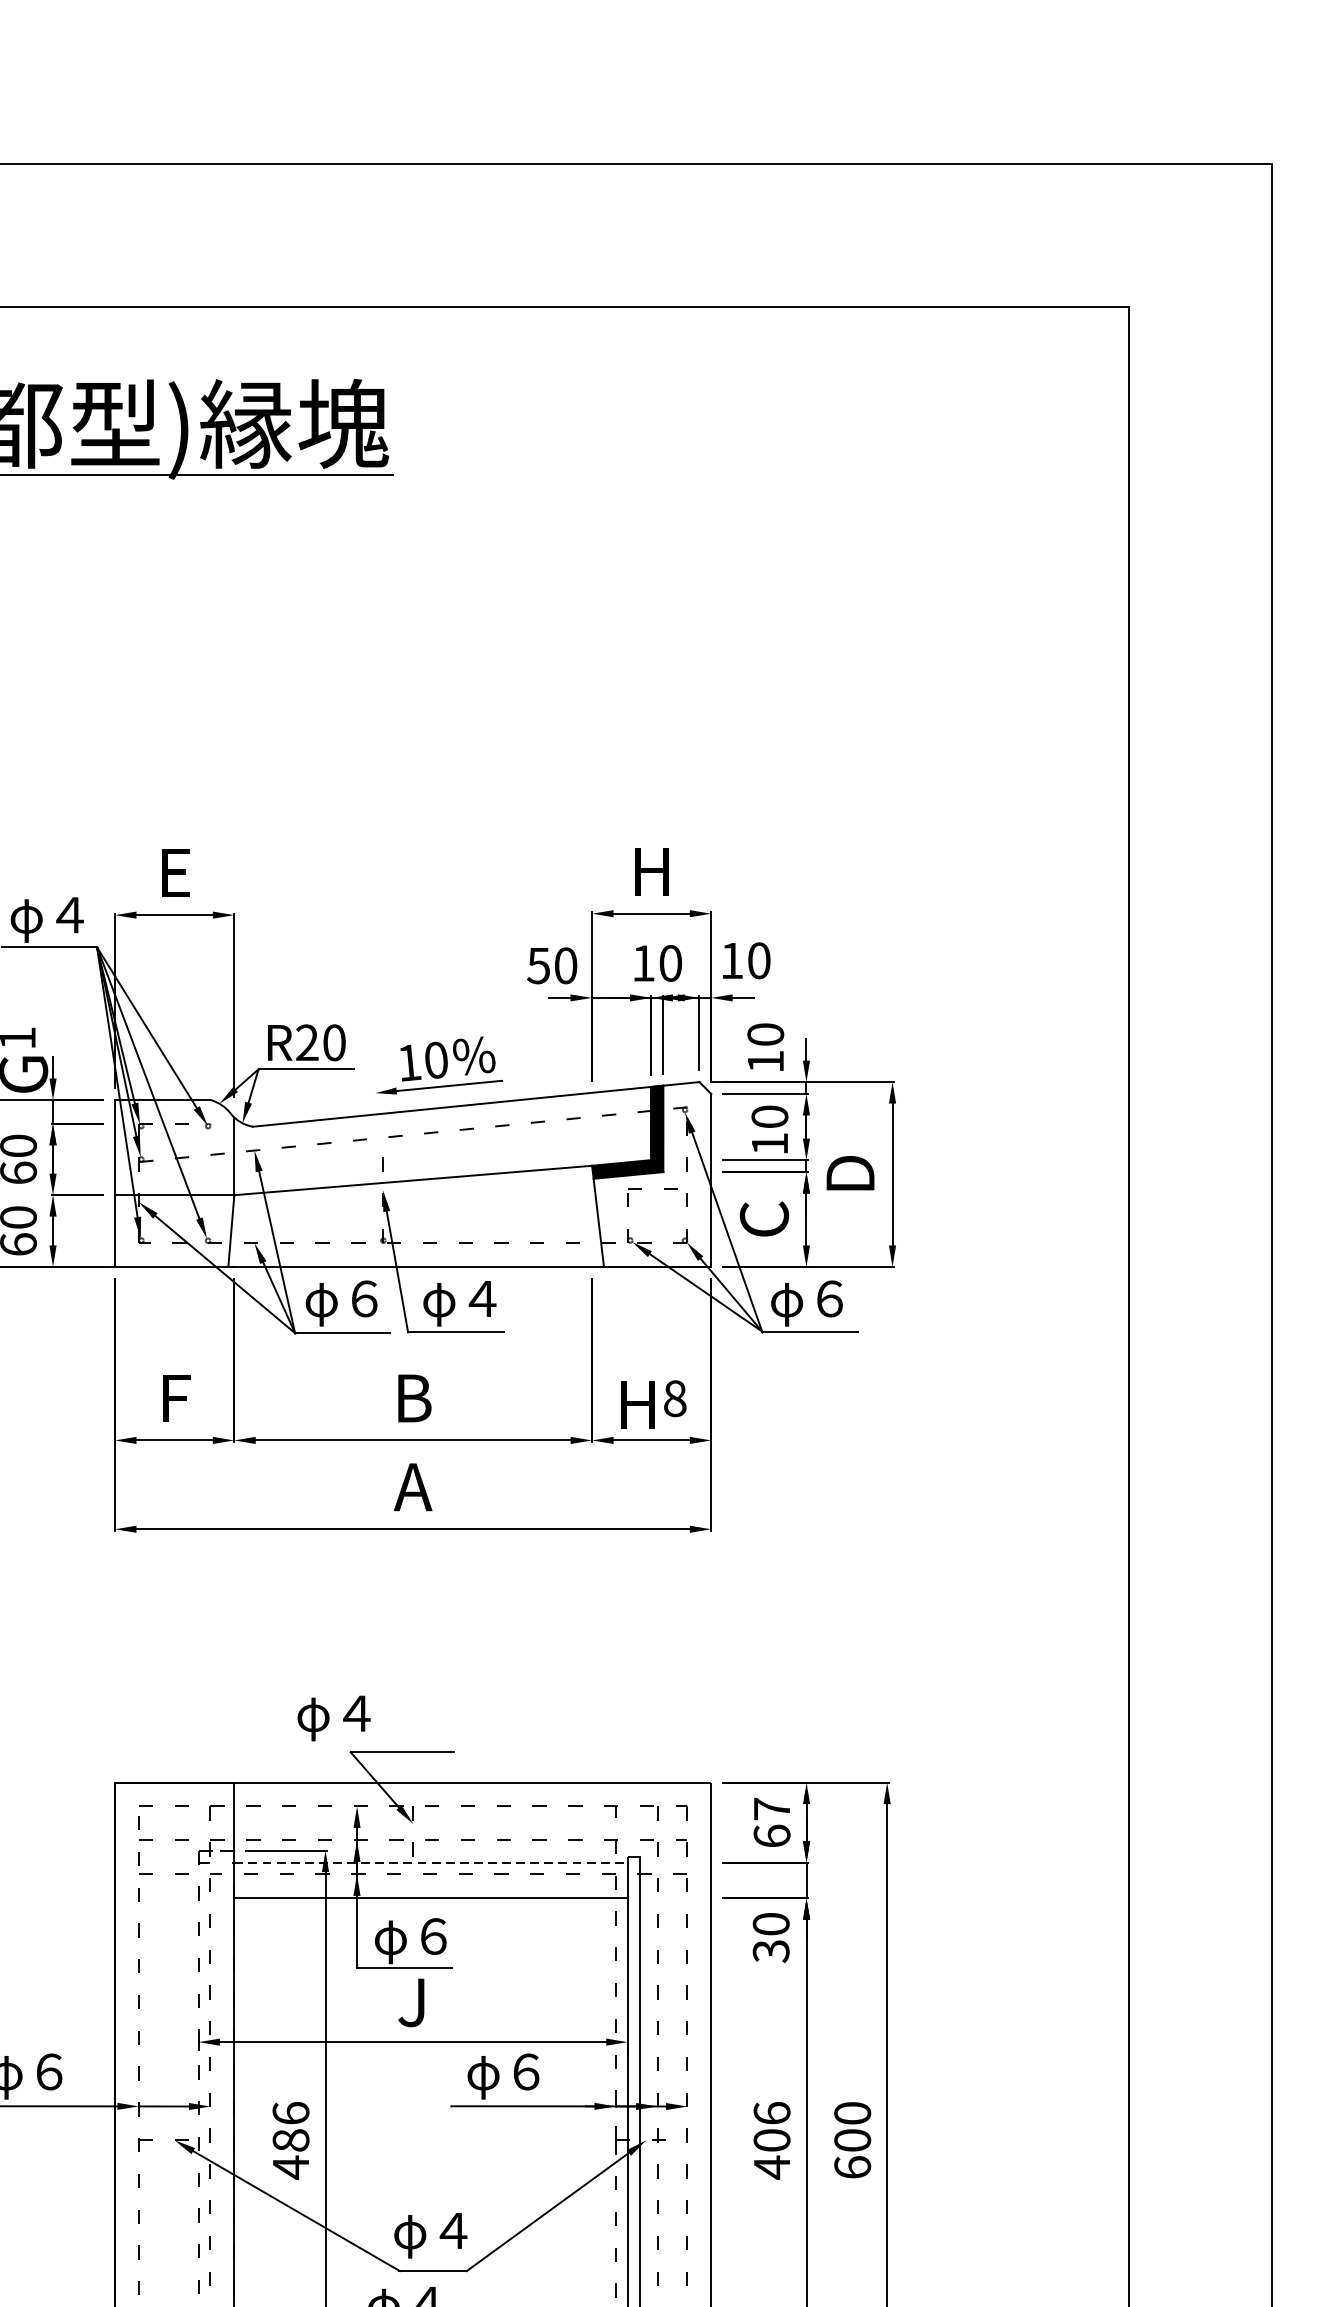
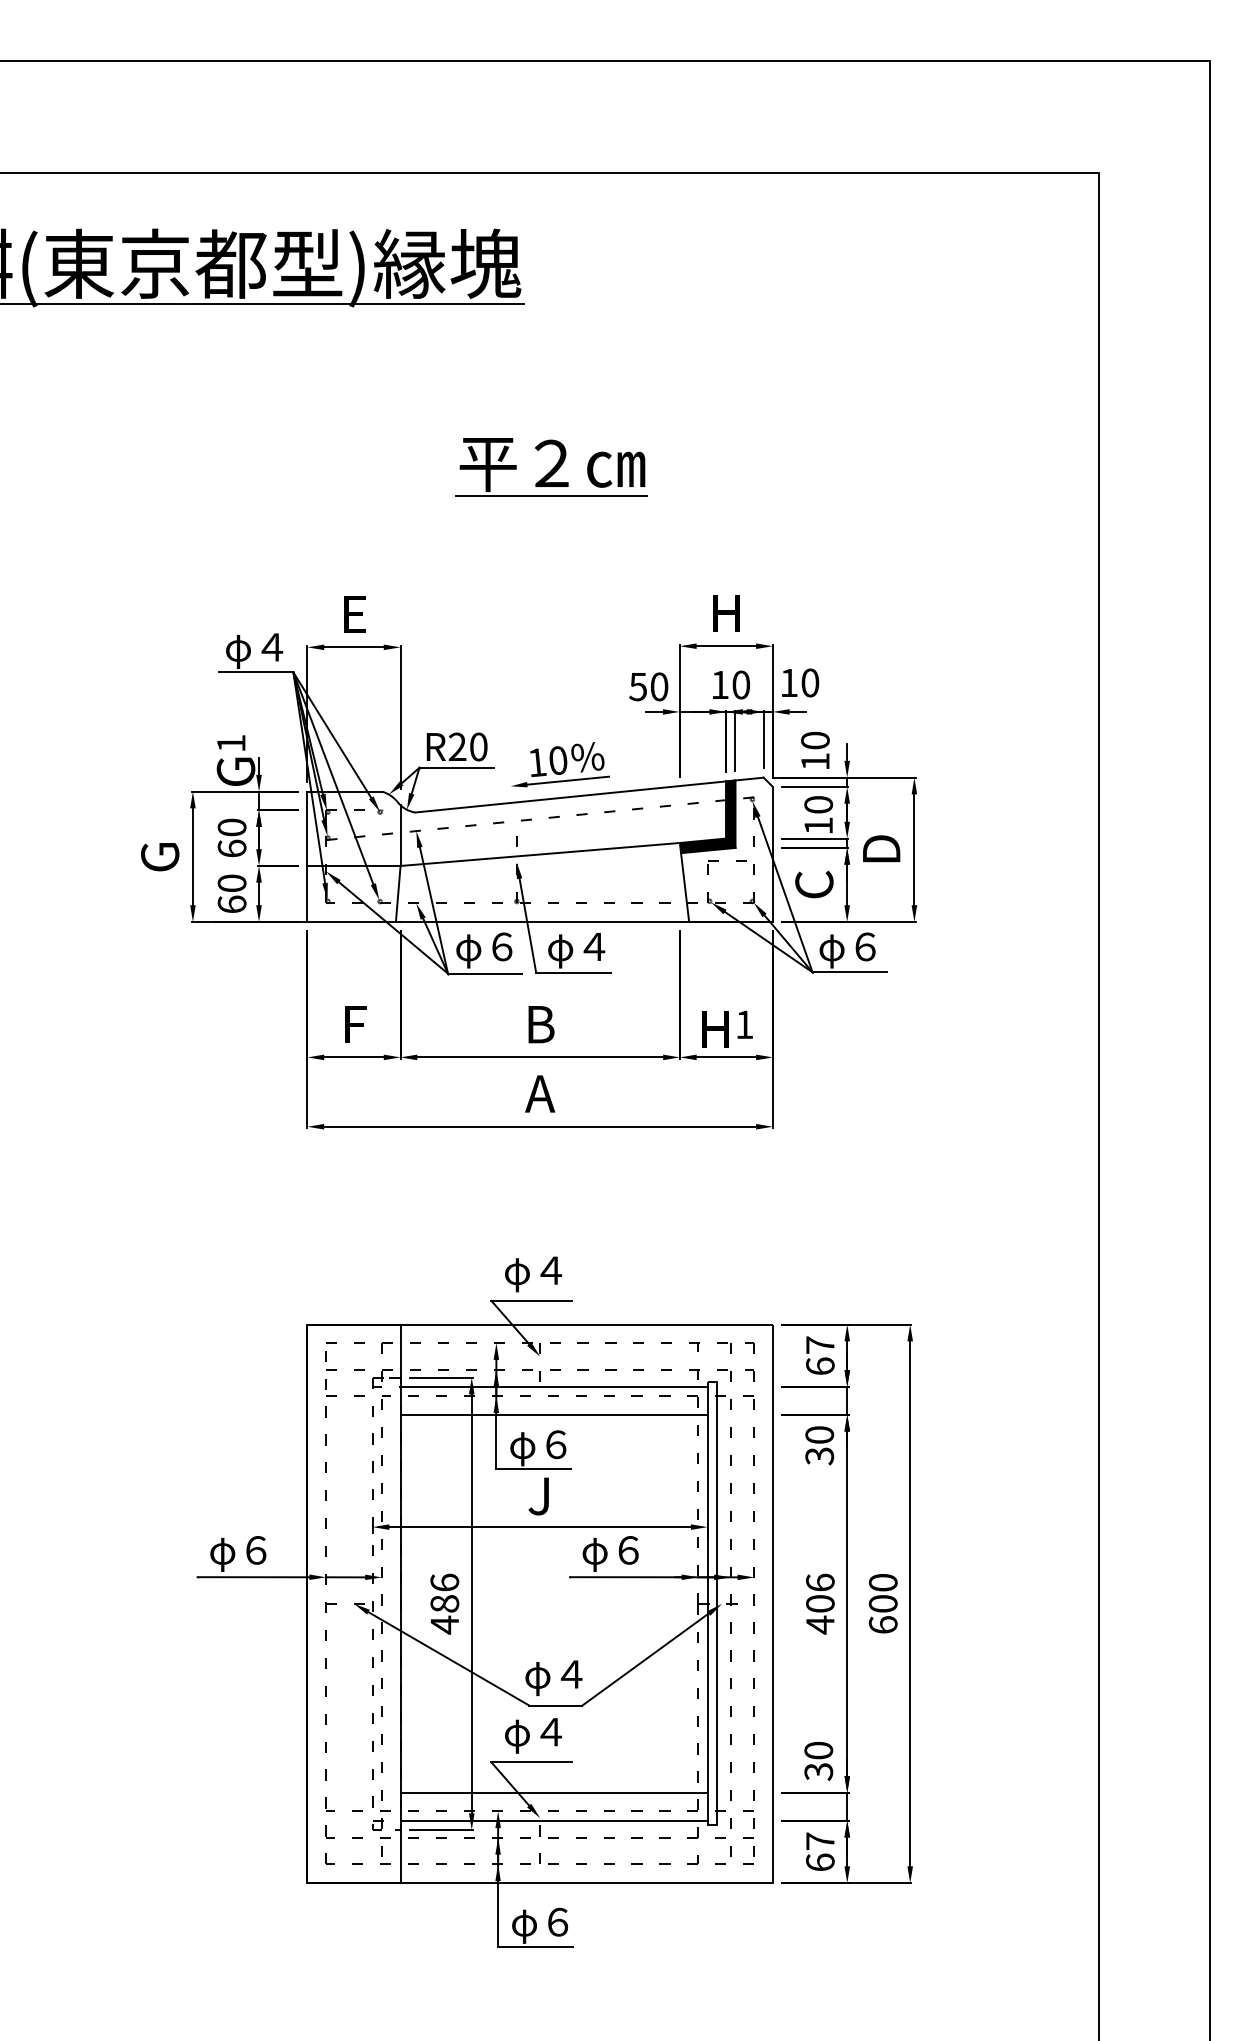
part: (427, 684) -> (551, 467), added
text: (674, 1398) -> (744, 1024), 8 -> 1
text: (334, 1718) -> (533, 1274), moved
line: (431, 1862) -> (554, 1386), dashed -> solid

